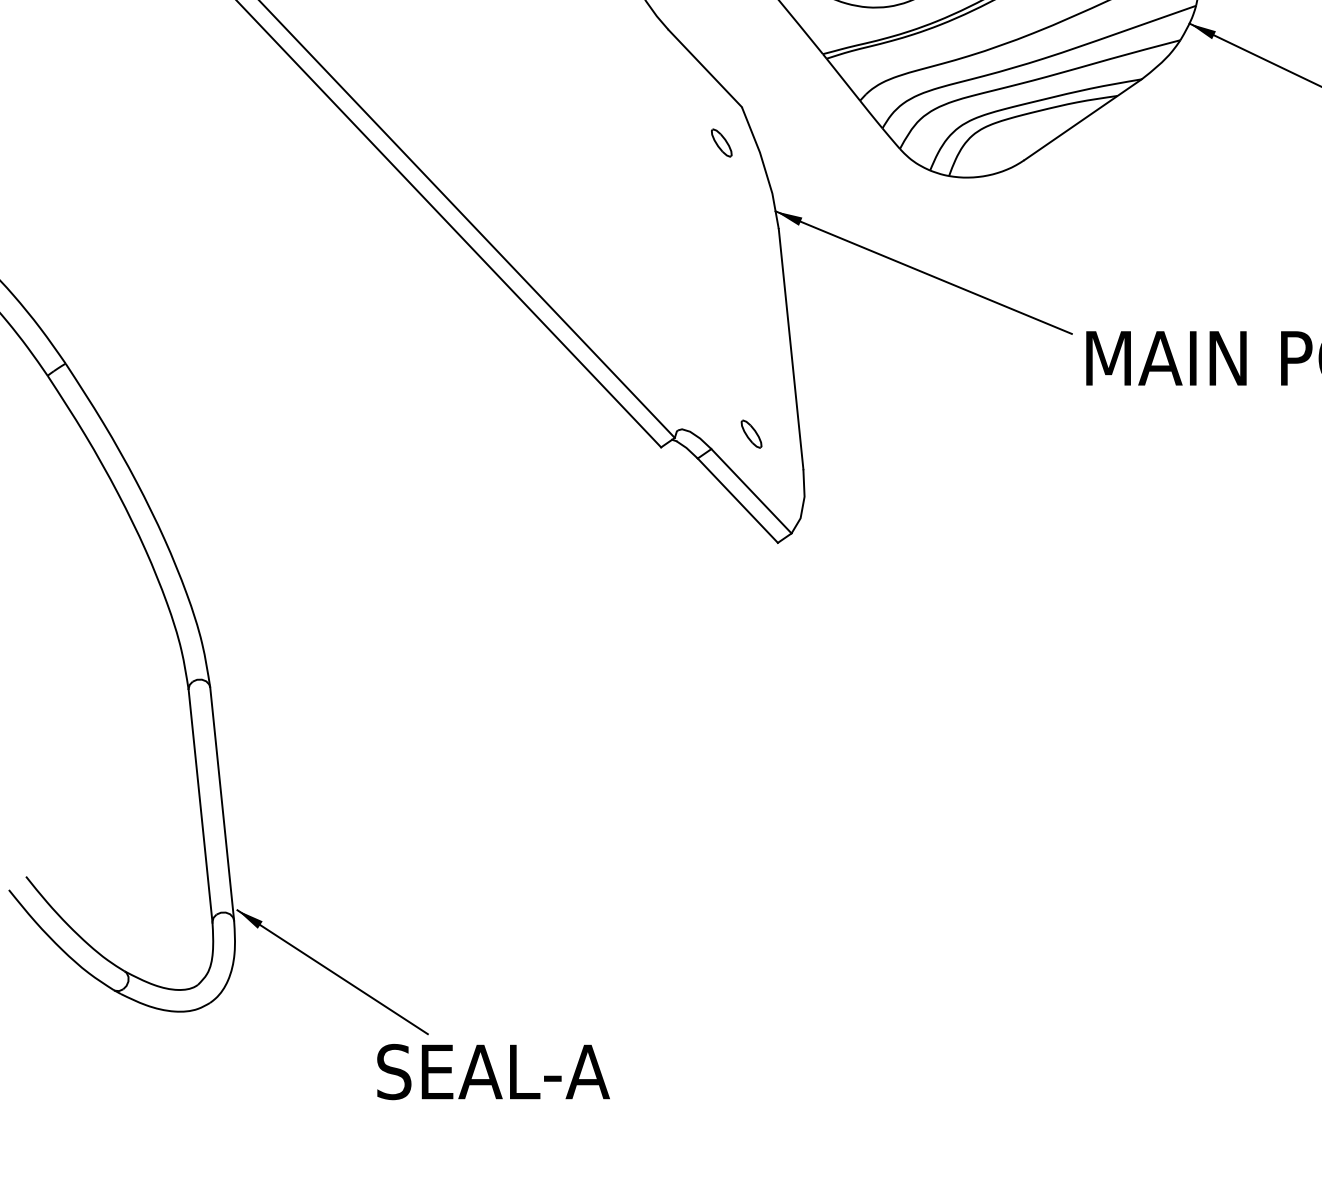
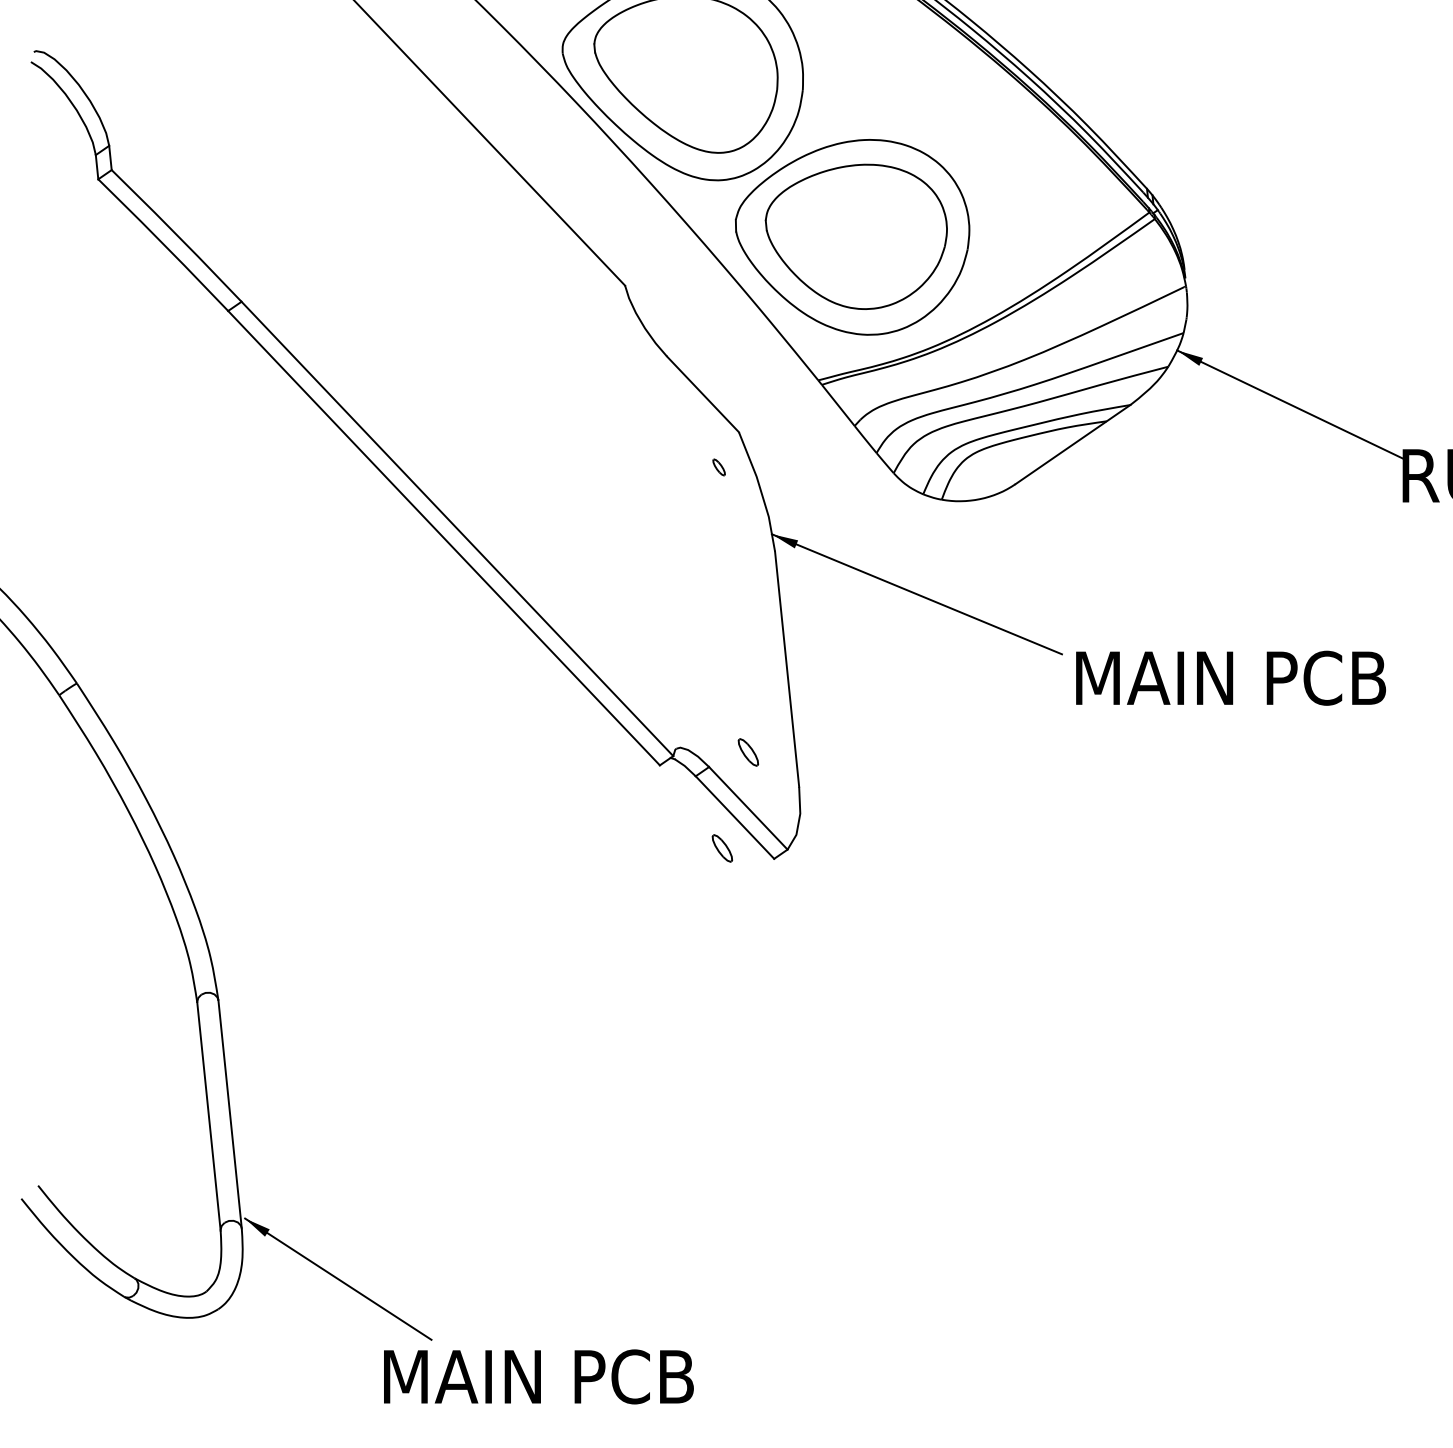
part: (721, 143) -> (718, 467), size x0.6
part: (725, 532) -> (722, 848), added
text: (536, 1071) -> (537, 1376), SEAL-A -> MAIN PCB

